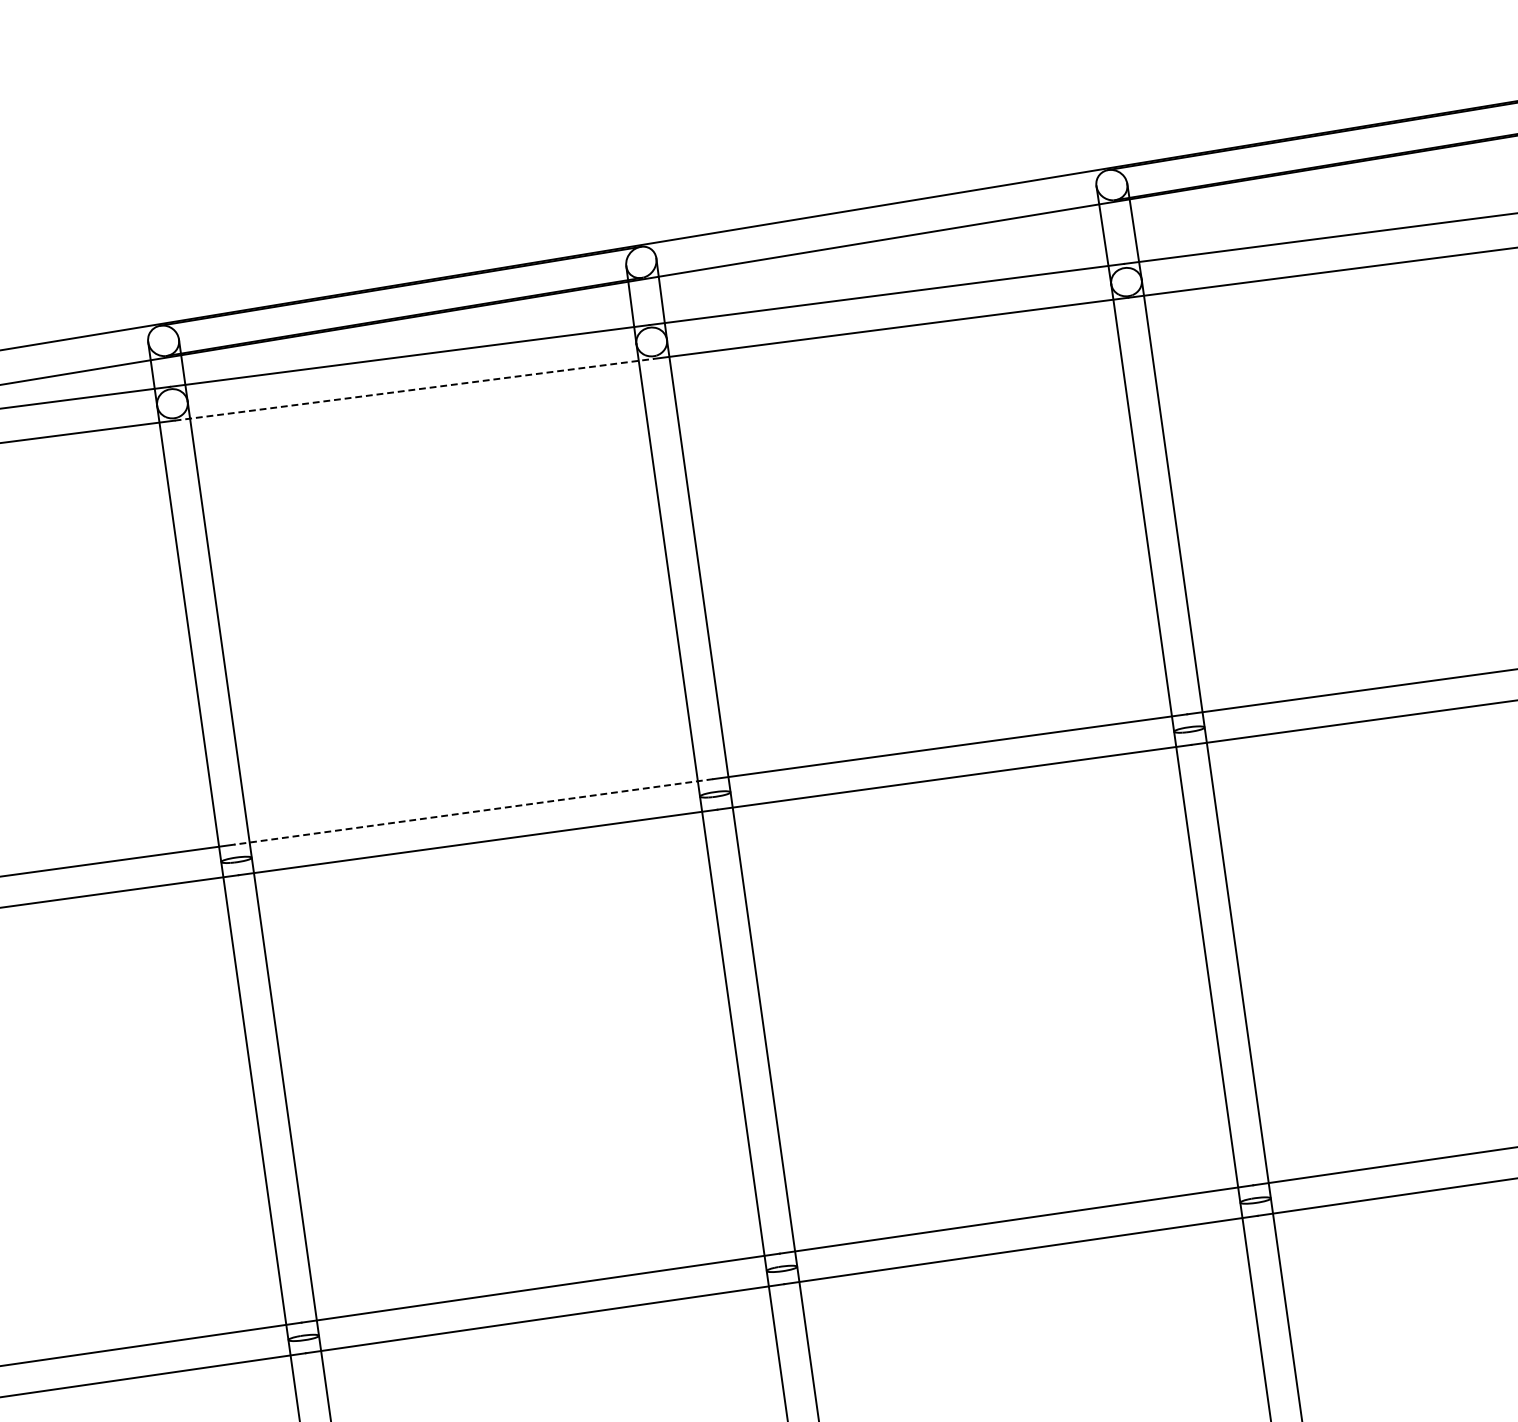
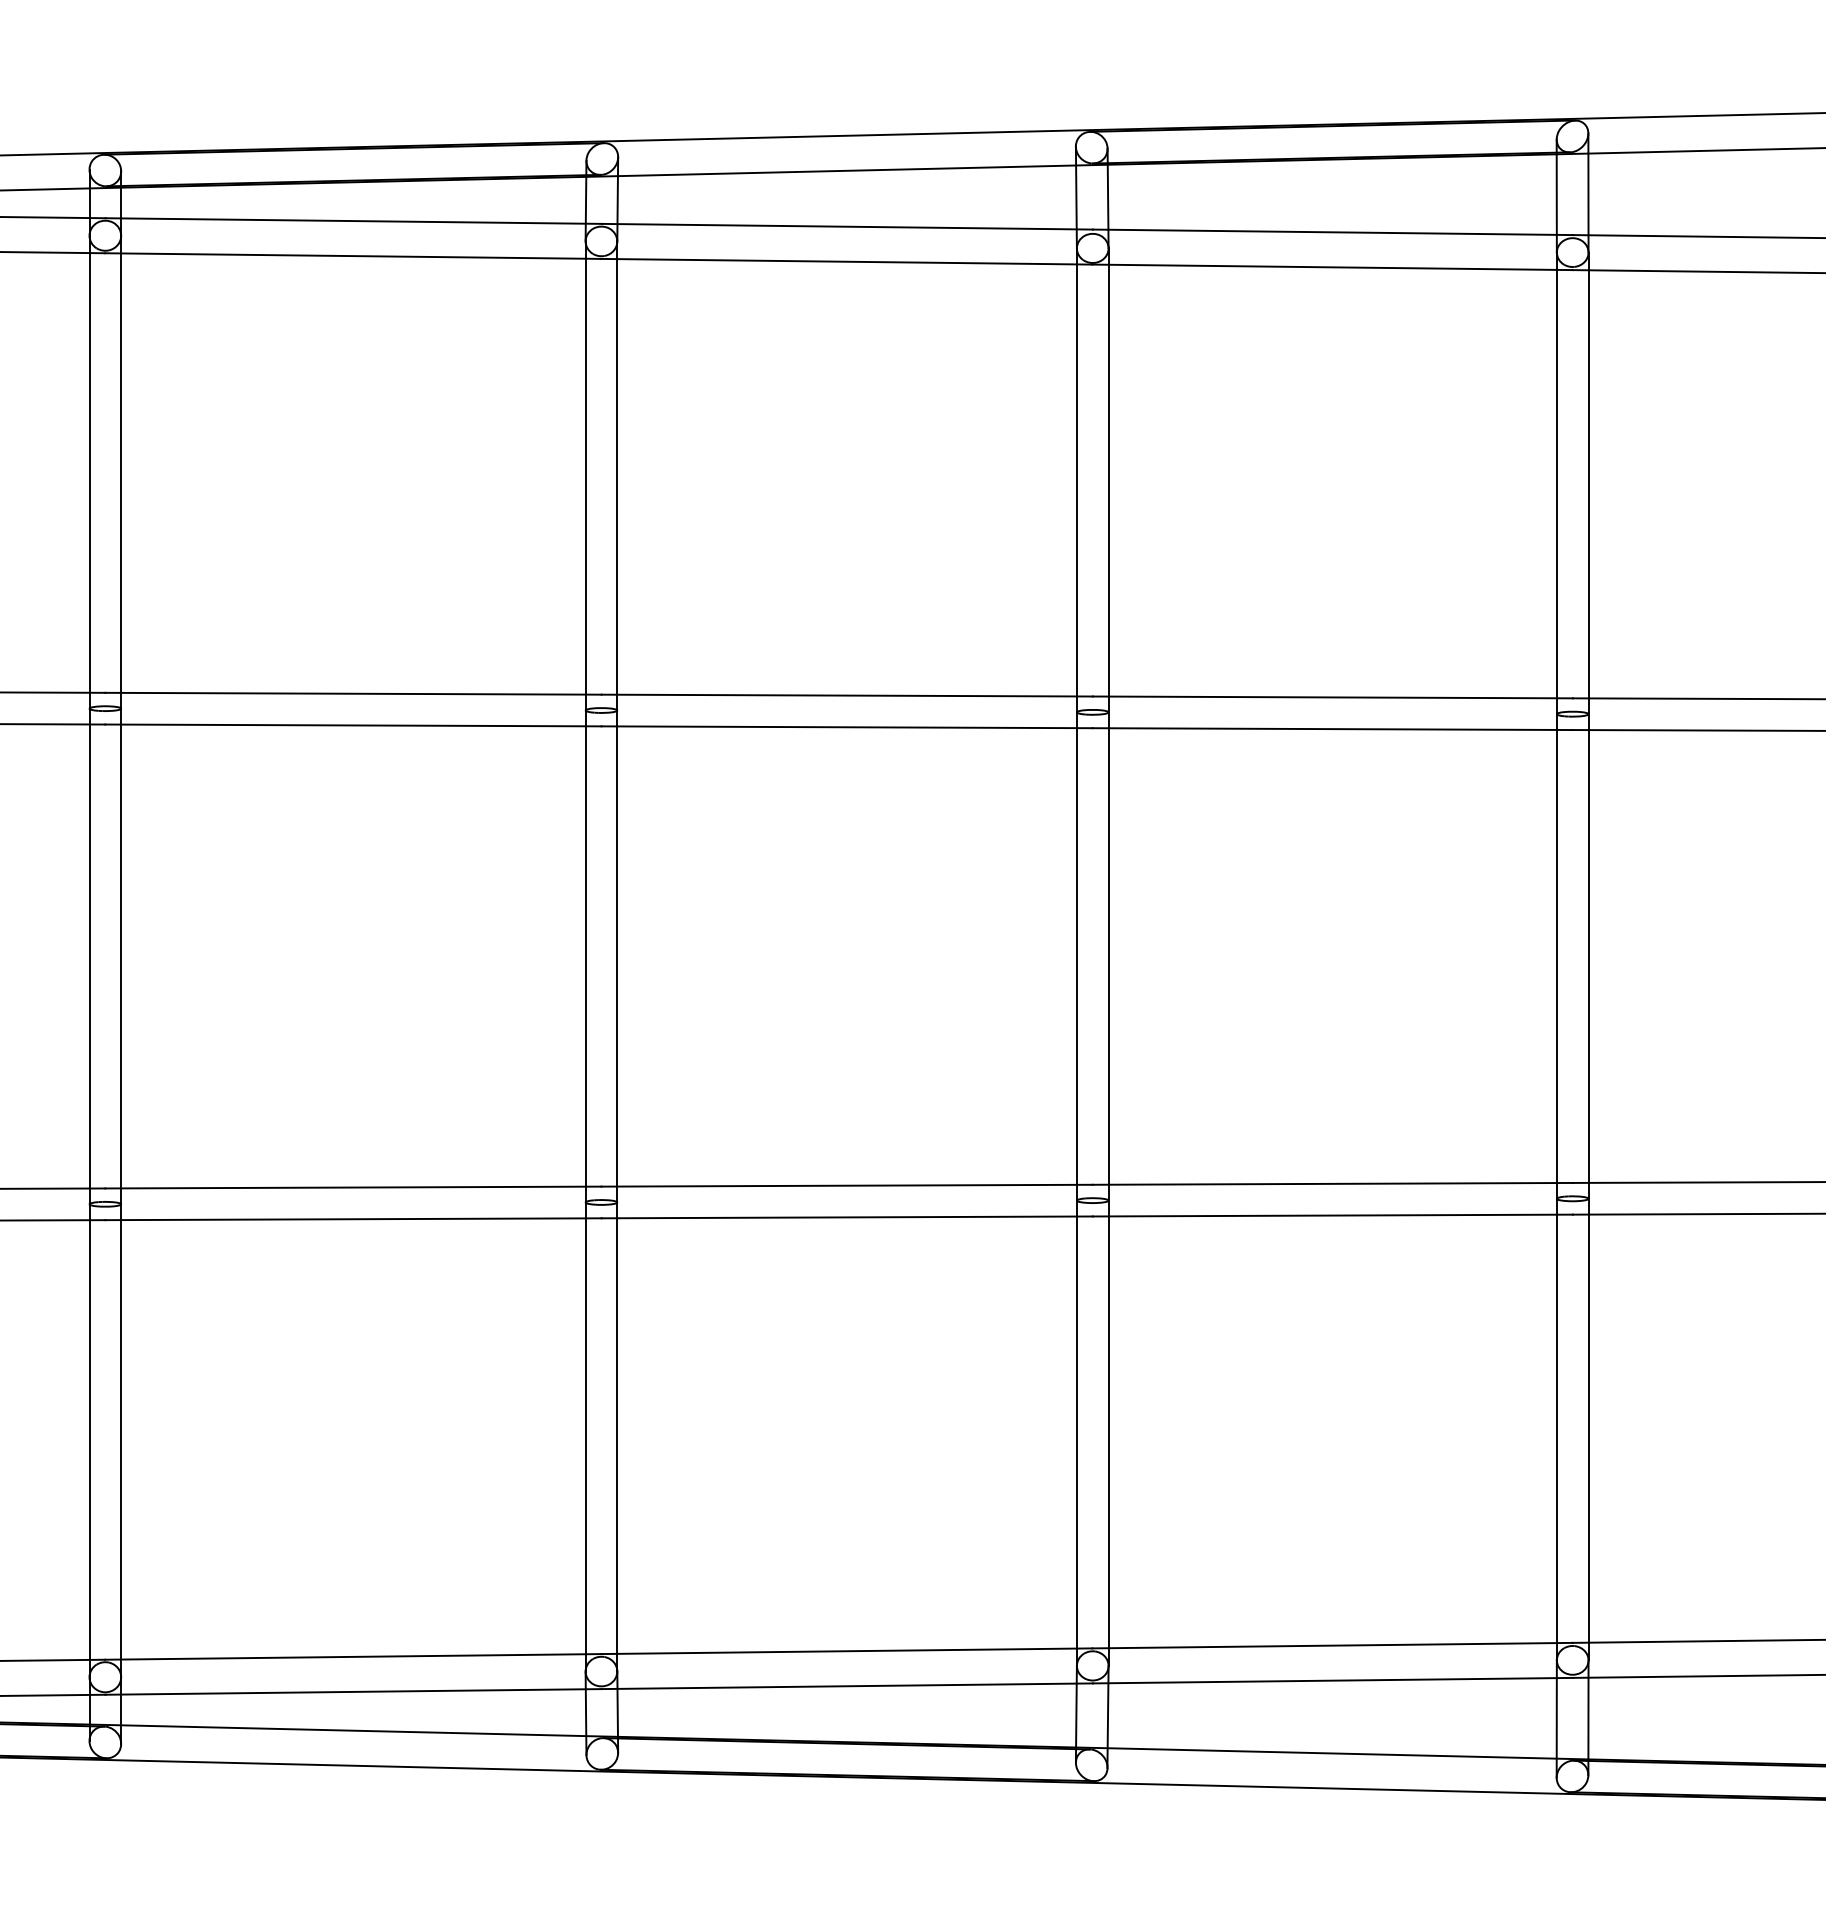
line: (414, 390) -> (353, 256), dashed -> solid
line: (473, 811) -> (353, 693), dashed -> solid

